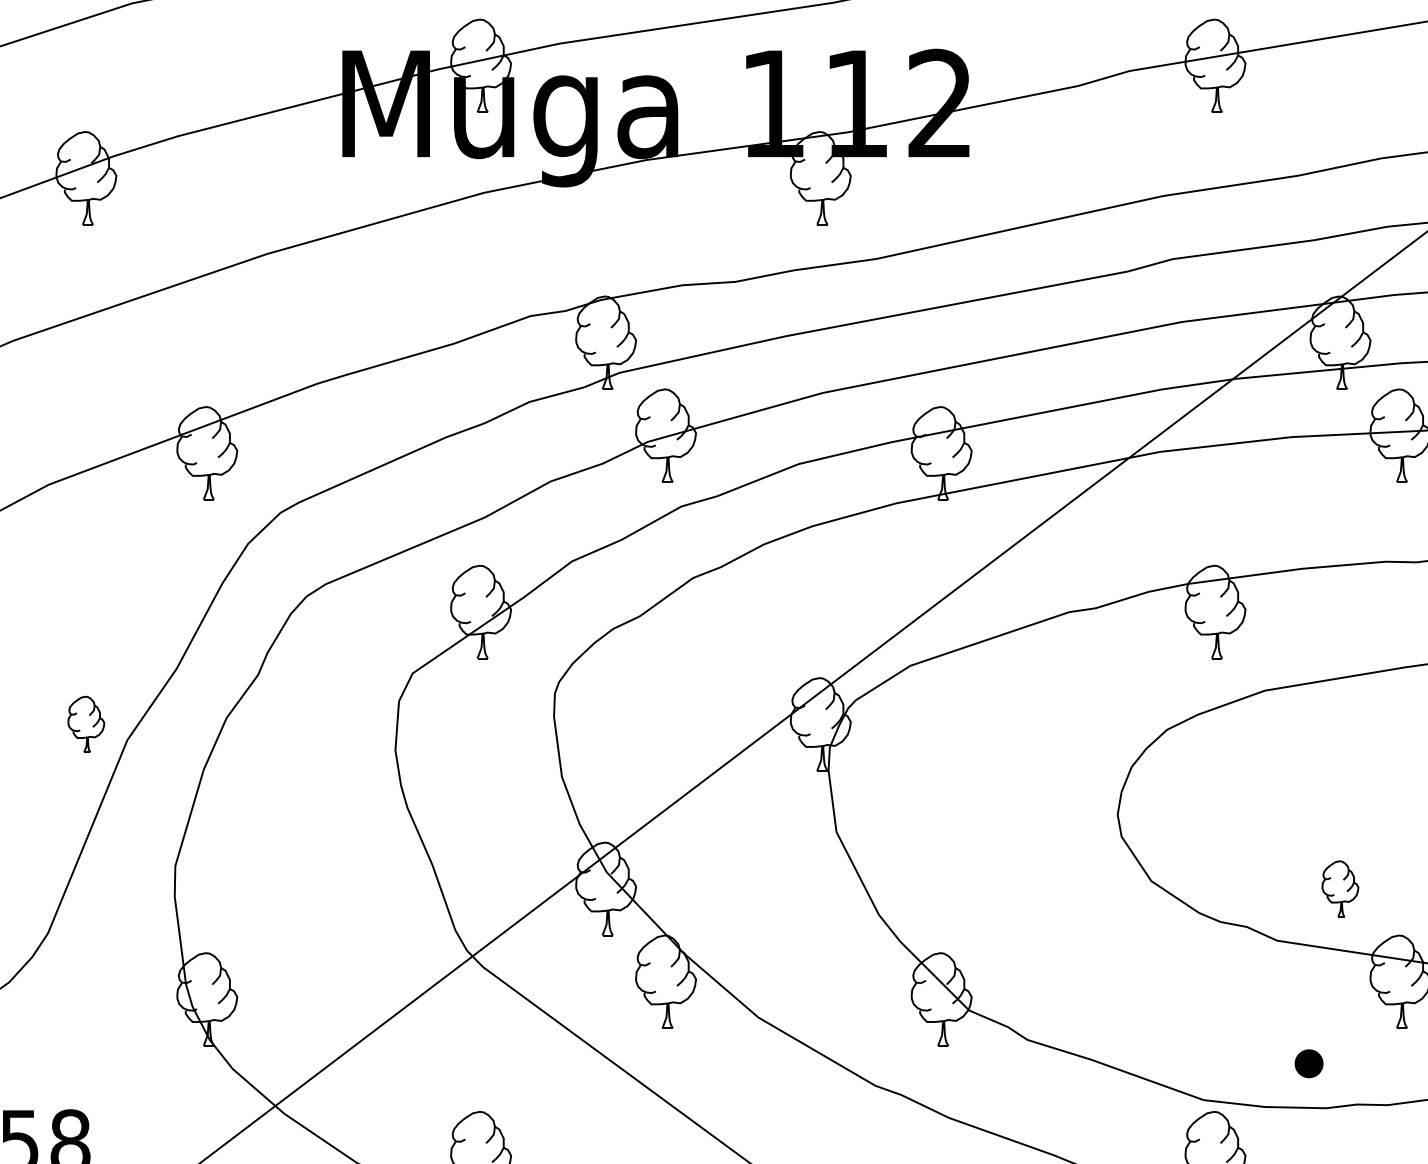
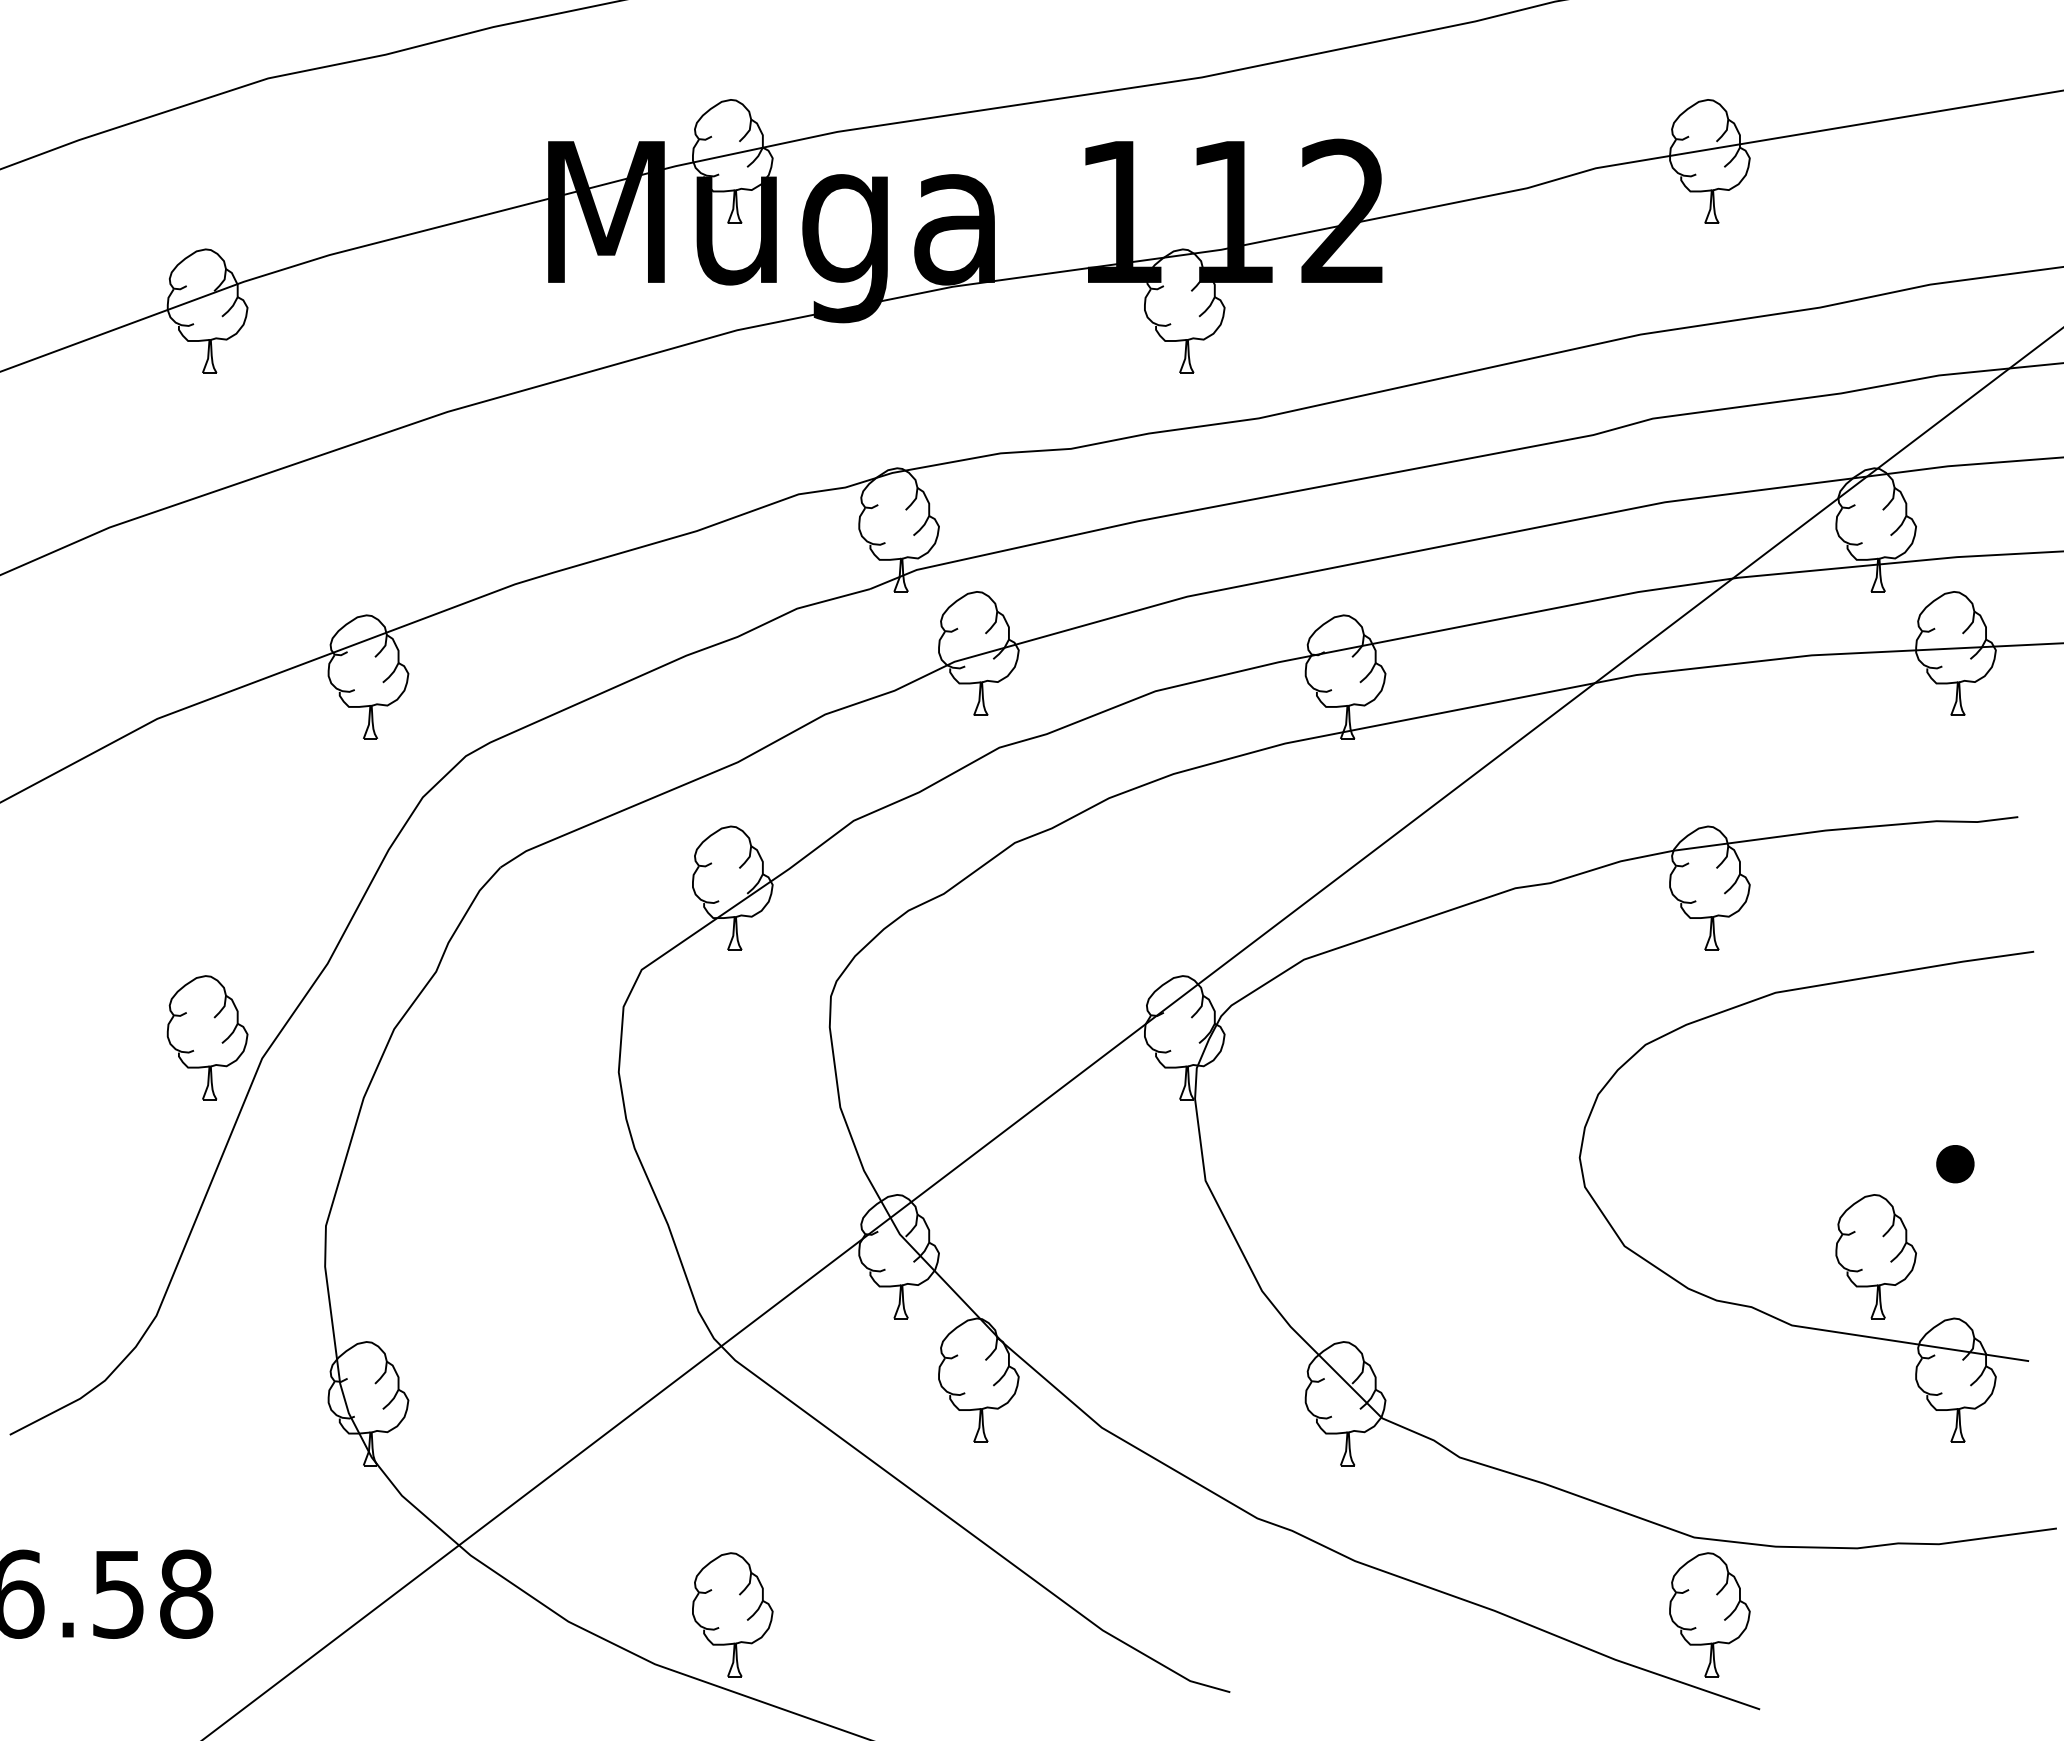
part: (86, 724) -> (207, 1037), size x1.67
part: (1340, 888) -> (1875, 1256), size x1.67
part: (1309, 1064) -> (1955, 1164), moved

